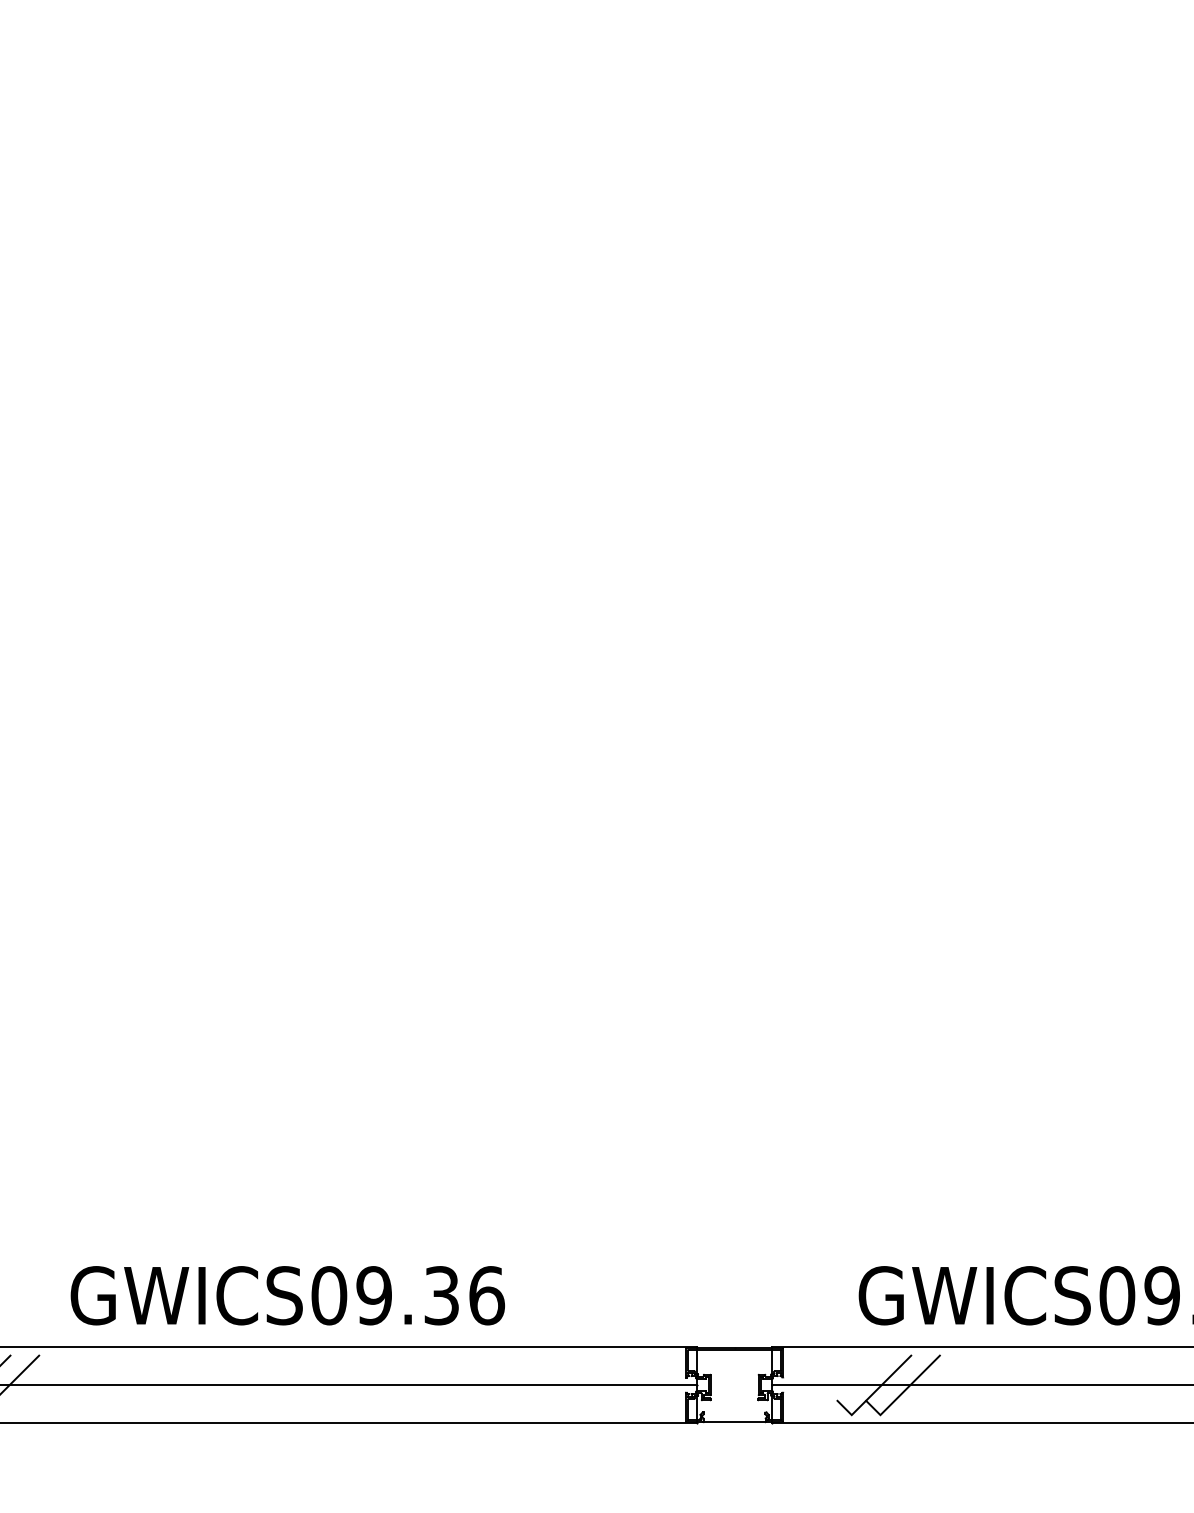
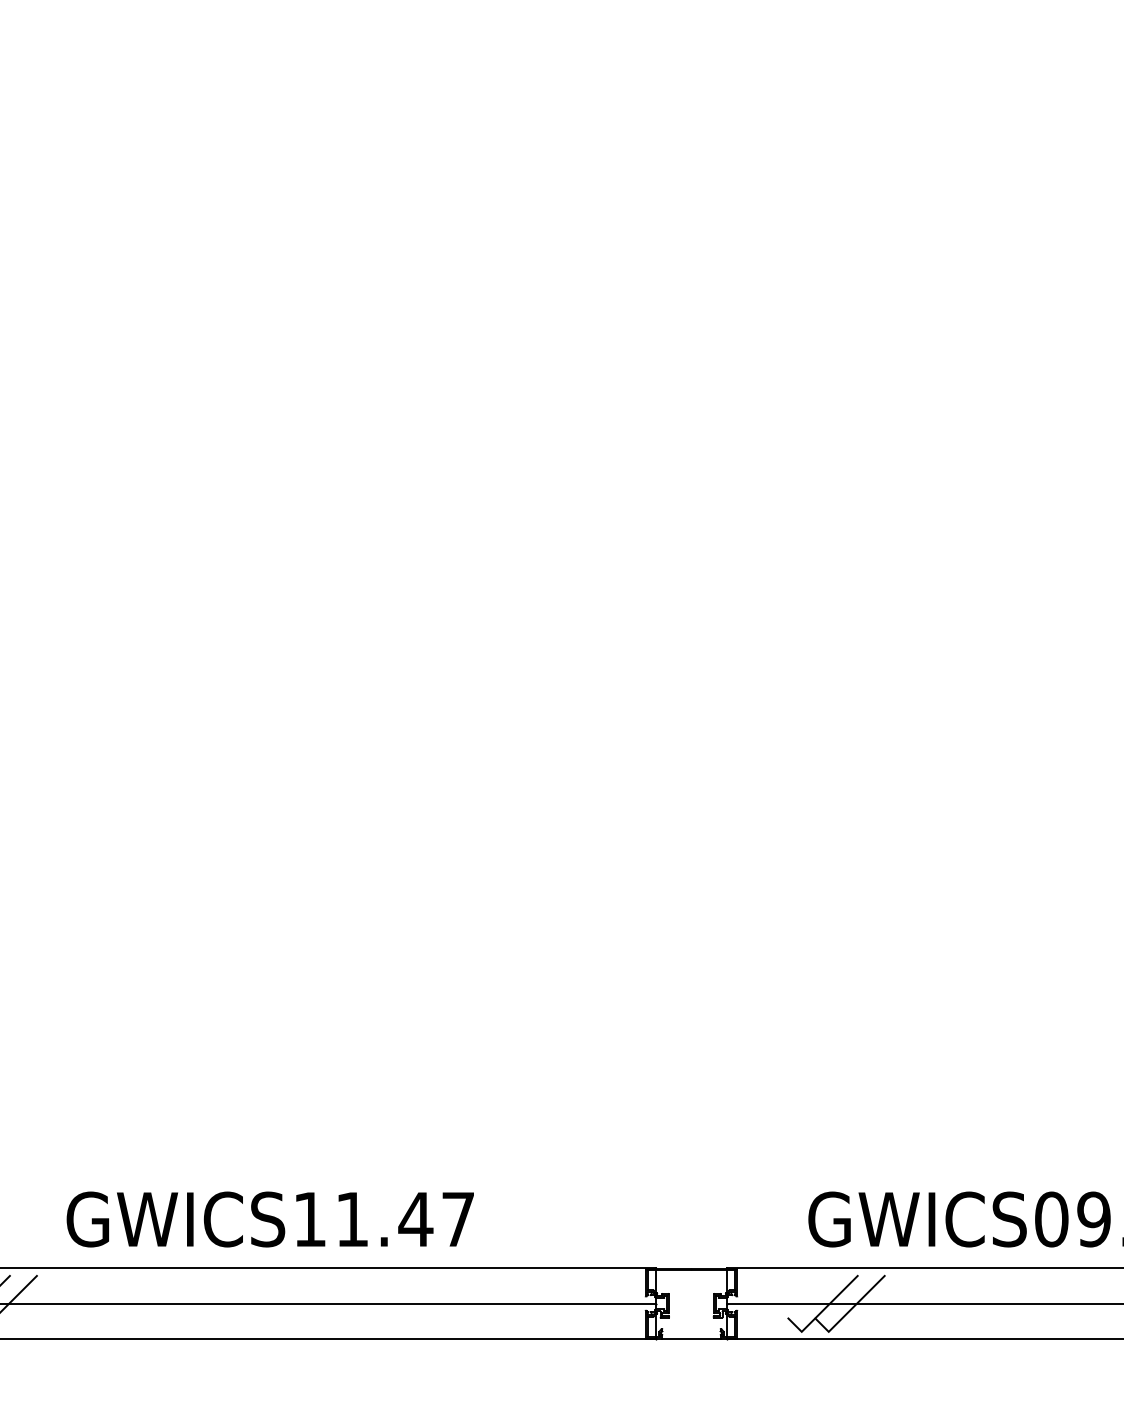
text: (408, 1295) -> (384, 1219), GWICS09.36 -> GWICS11.47

